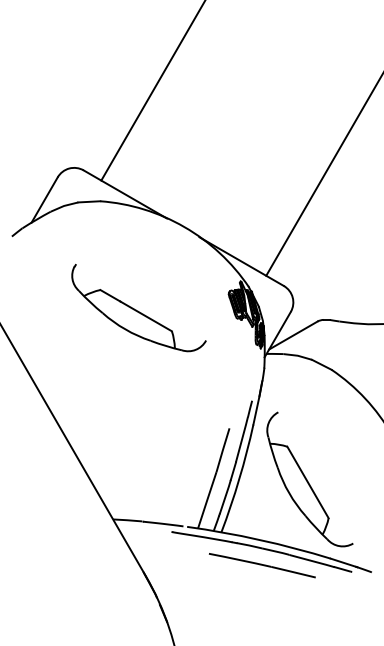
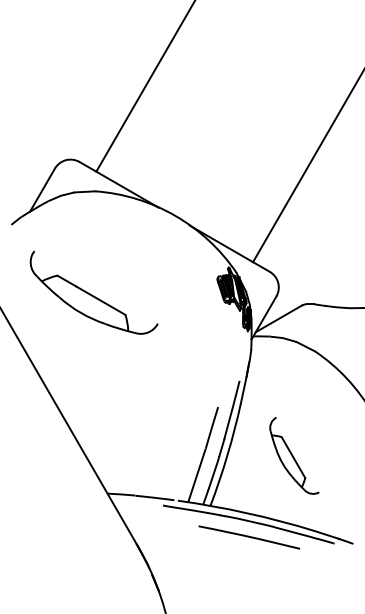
part: (138, 307) -> (93, 292), moved
part: (309, 479) -> (294, 455), size x0.6

